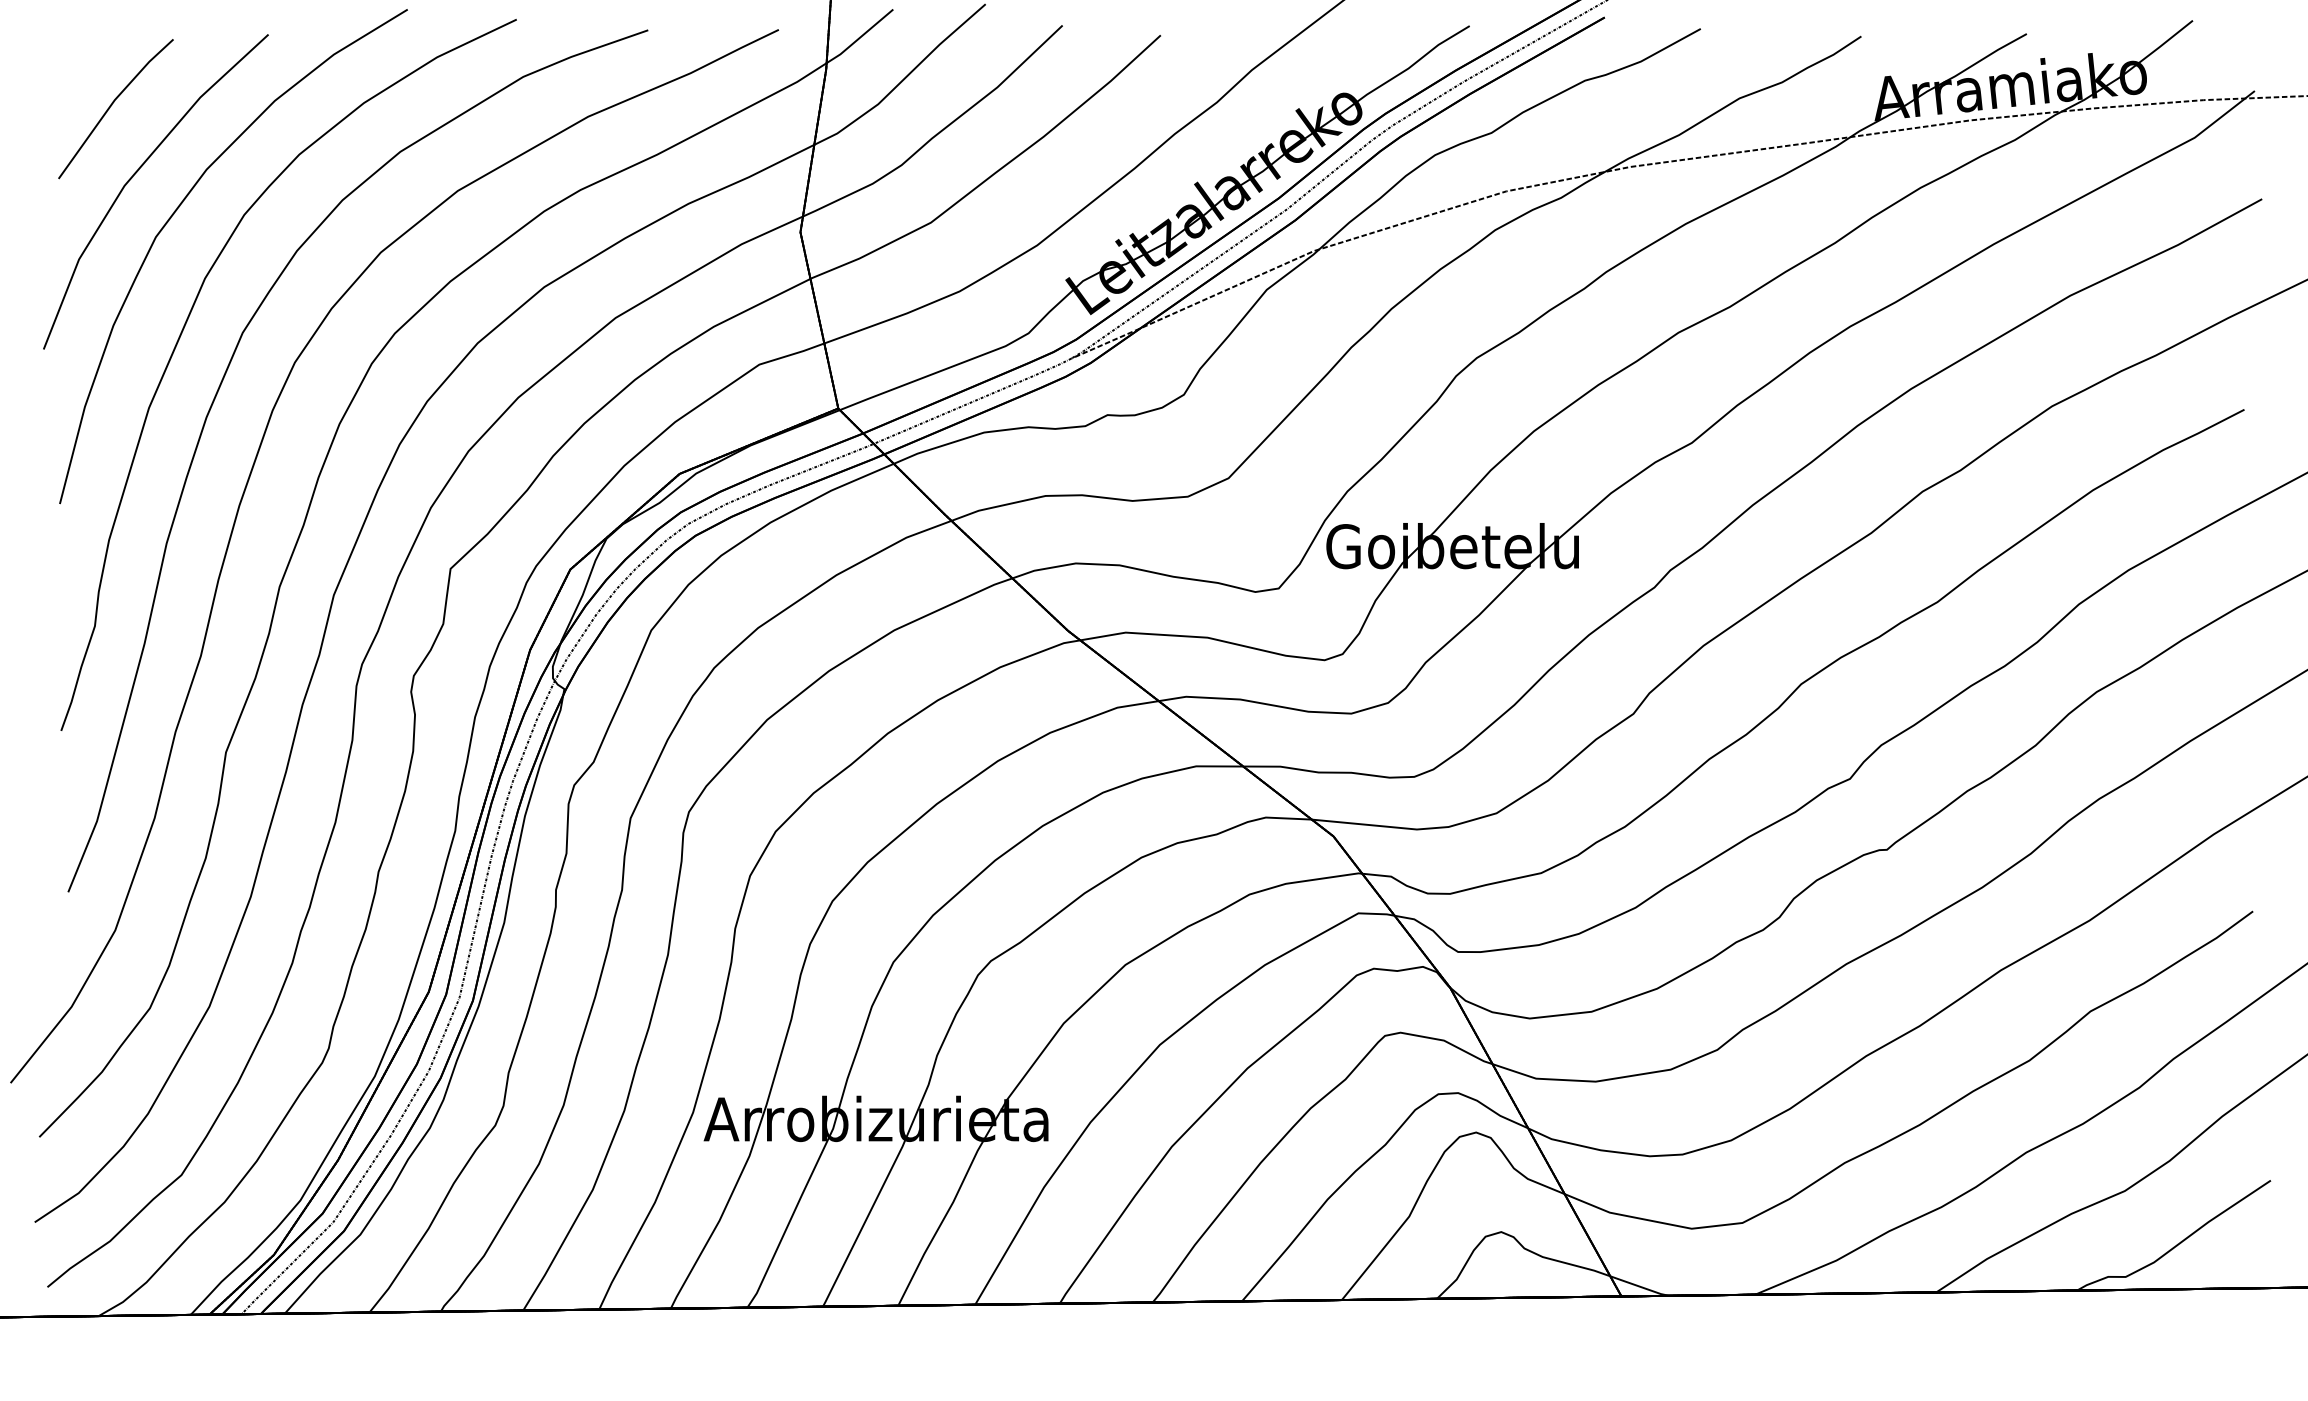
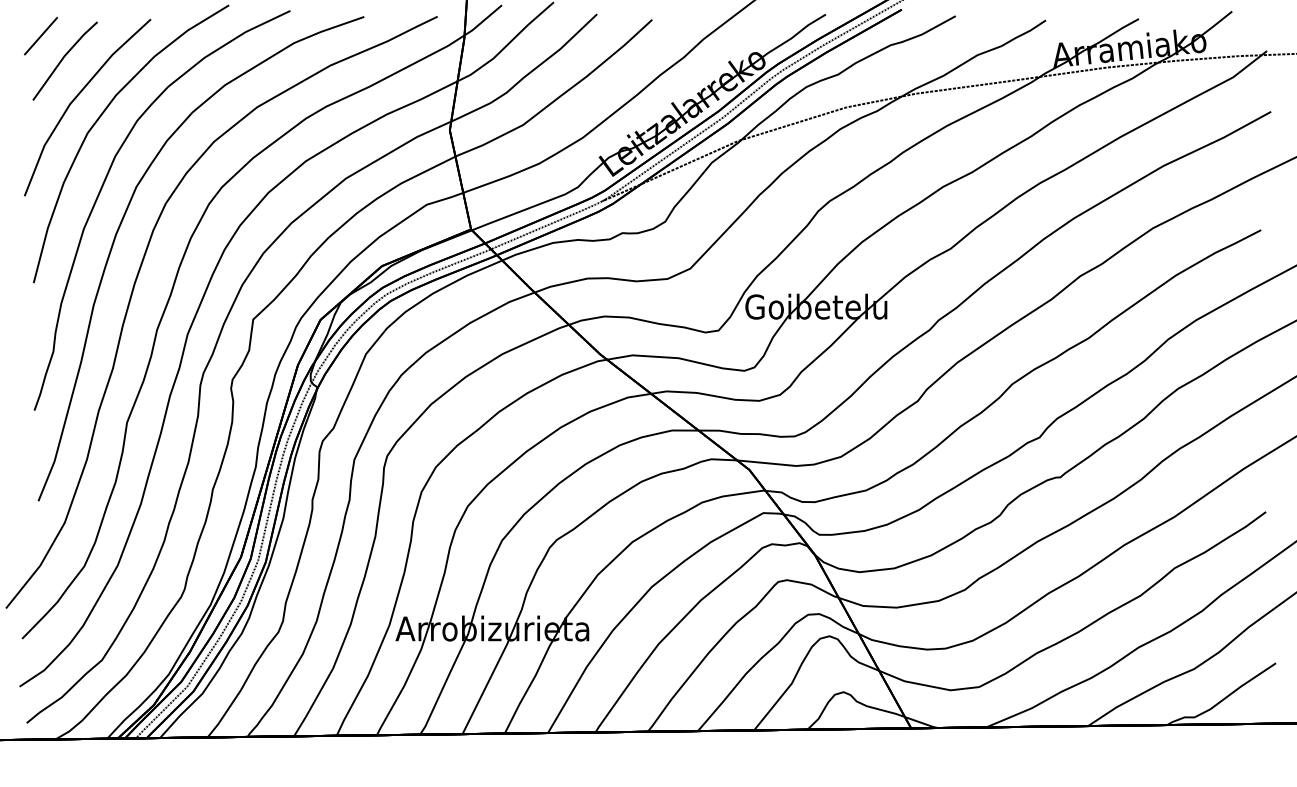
line: (71, 65) -> (40, 36), added

